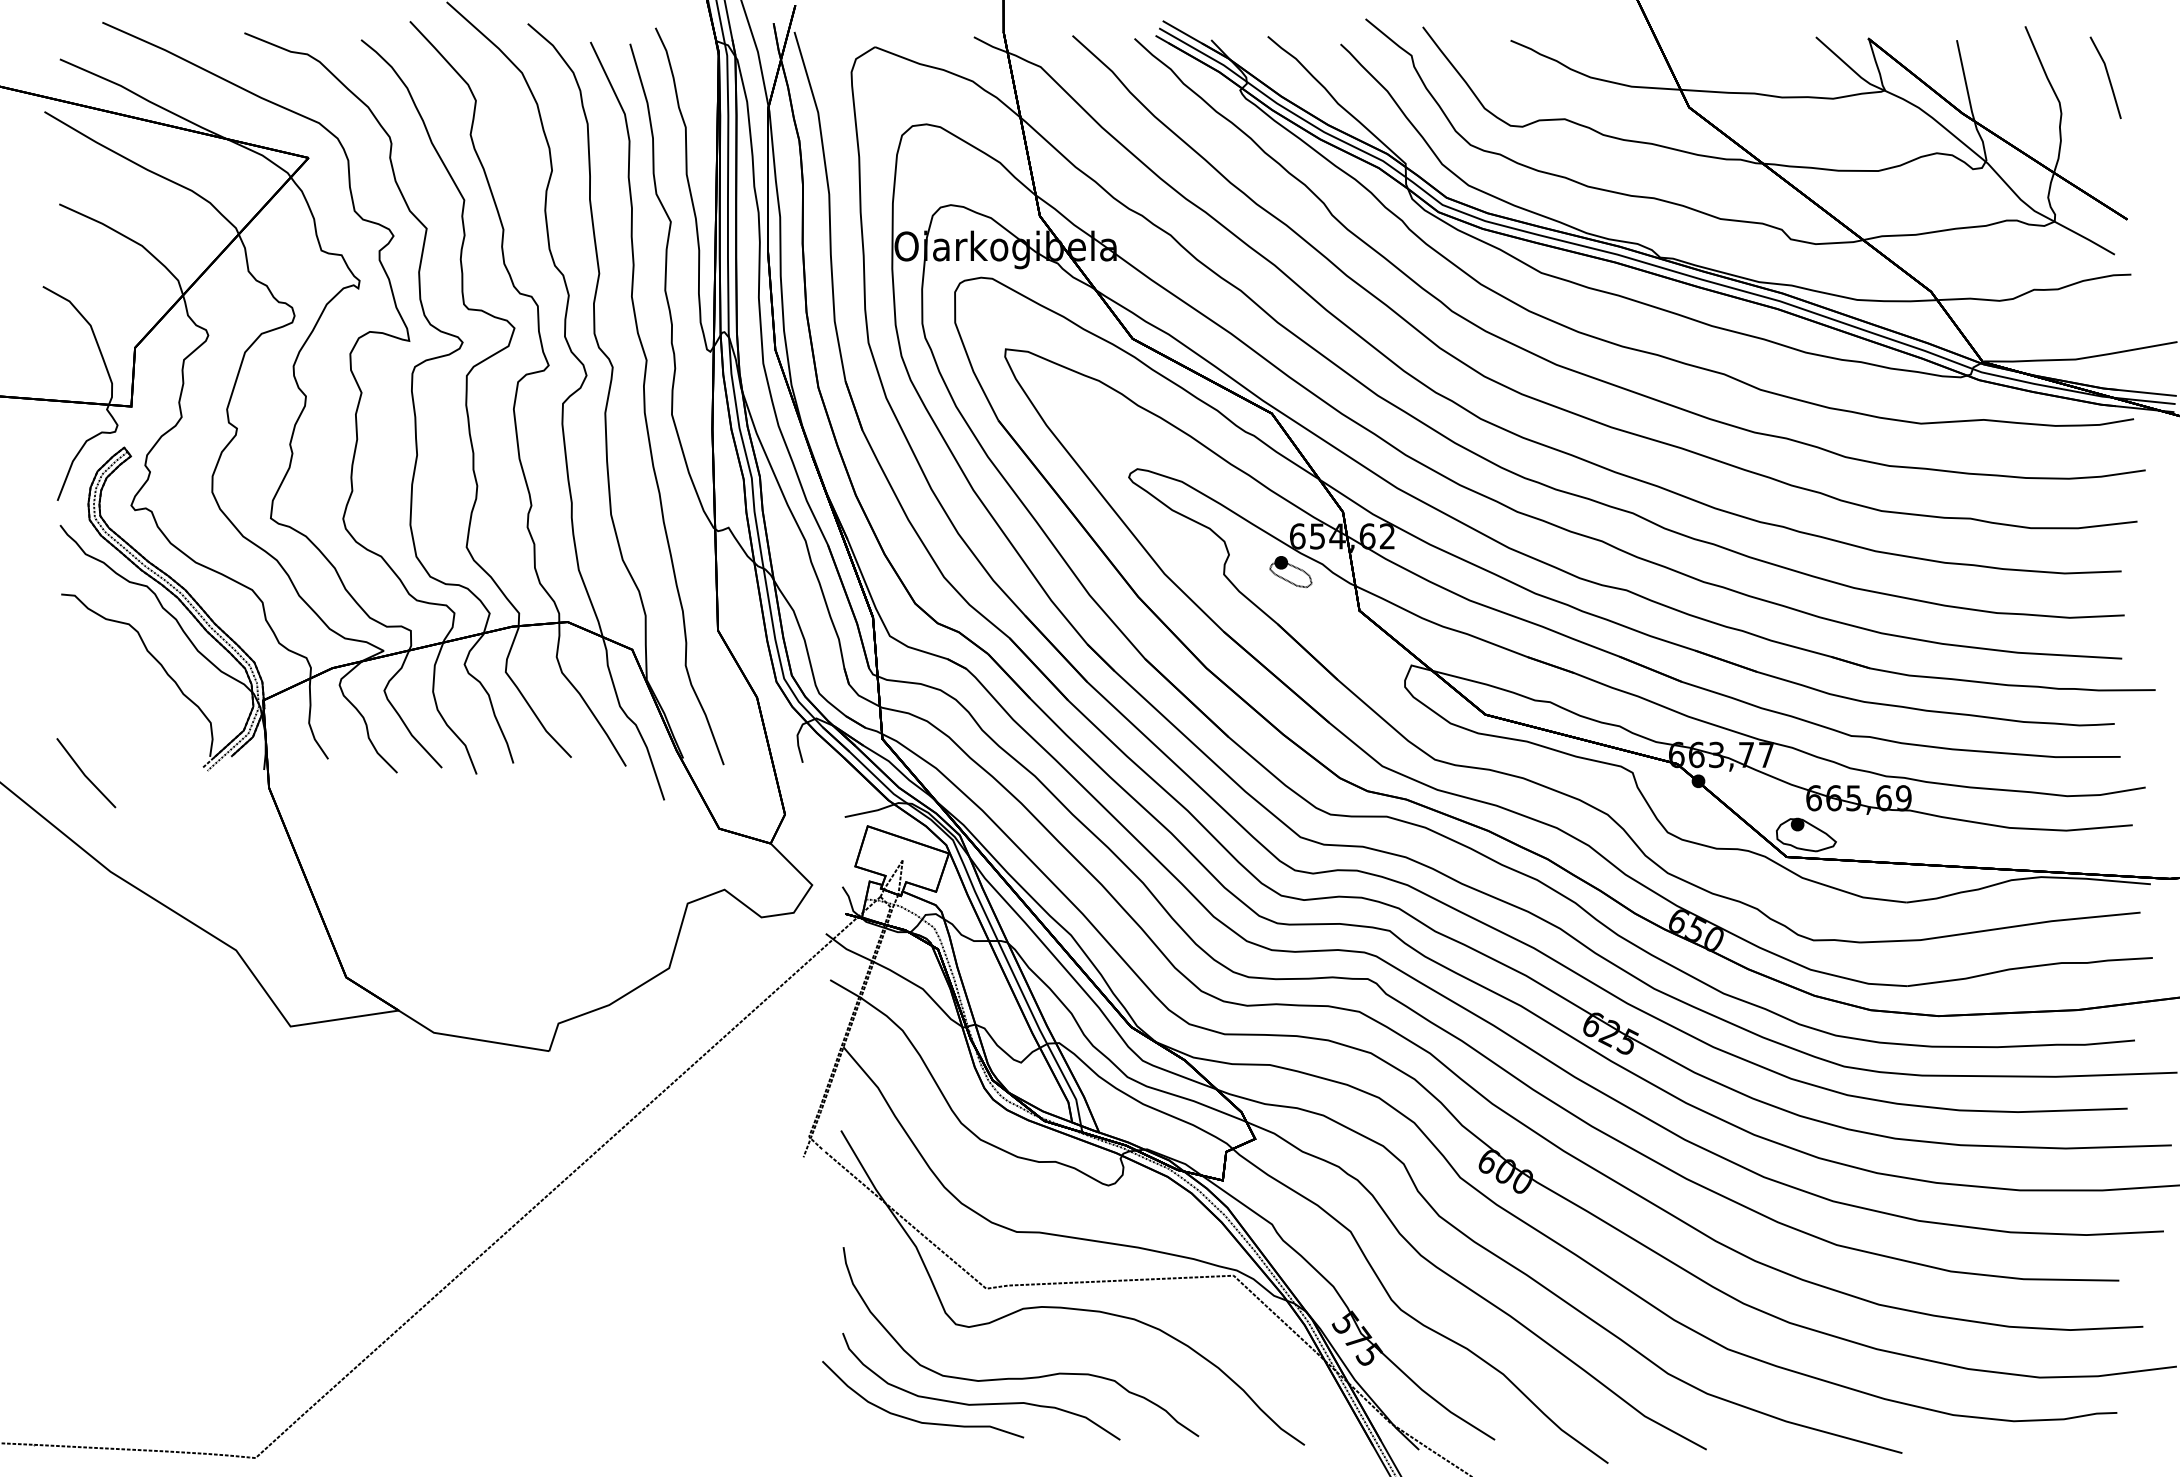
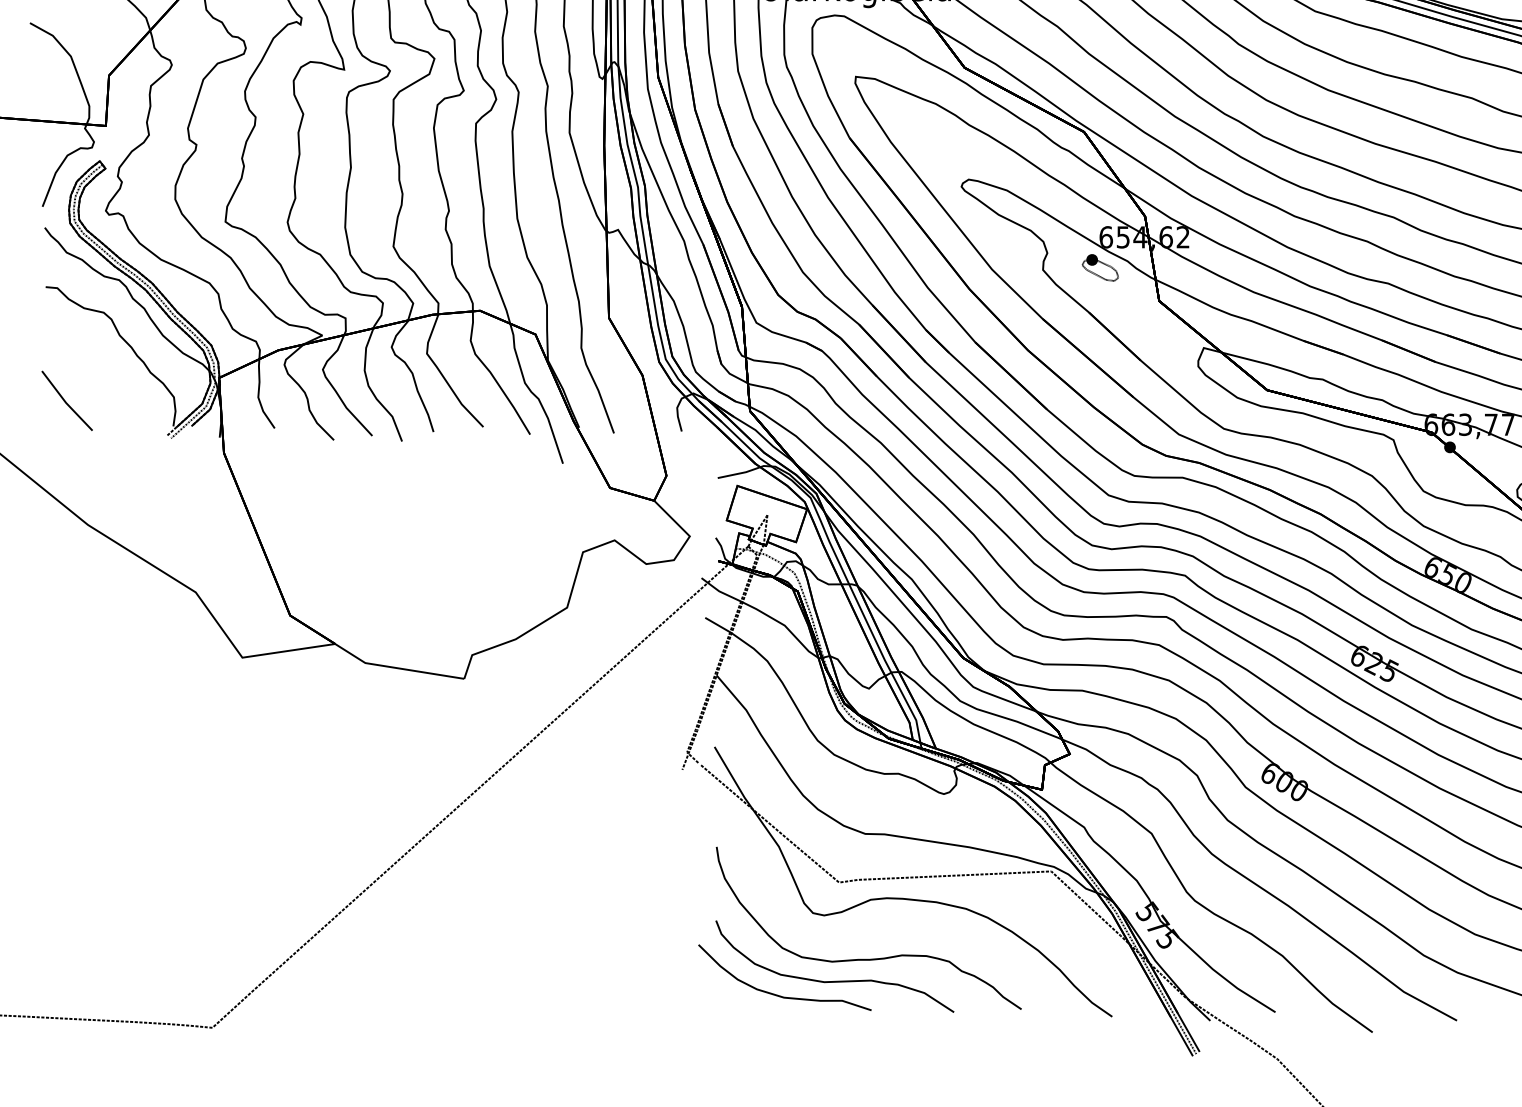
line: (85, 774) -> (66, 402), moved

